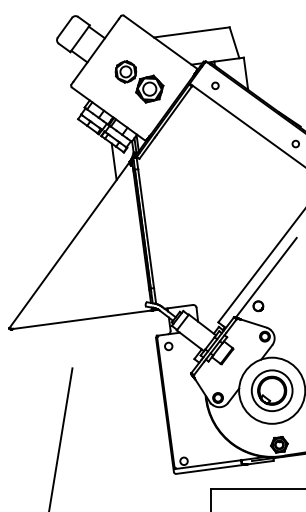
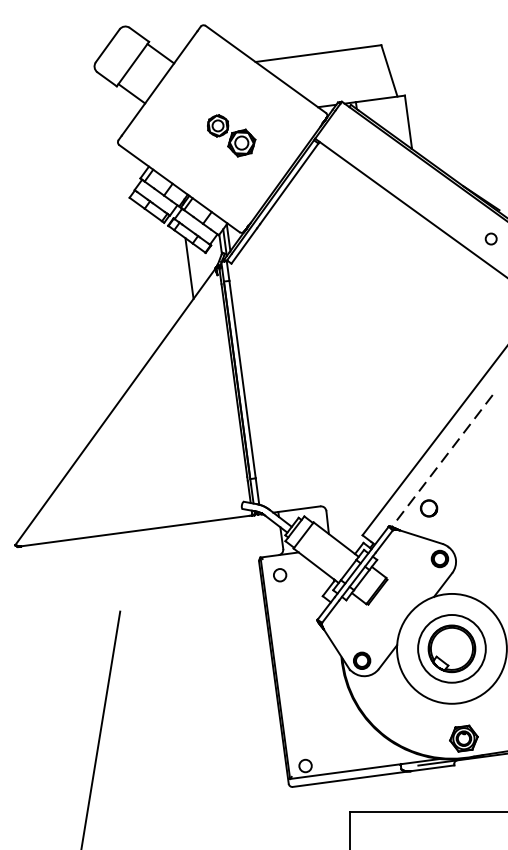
part: (139, 81) -> (231, 135), size x0.6
circle: (215, 85) -> (357, 141), removed
line: (266, 278) -> (442, 462), solid -> dashed

